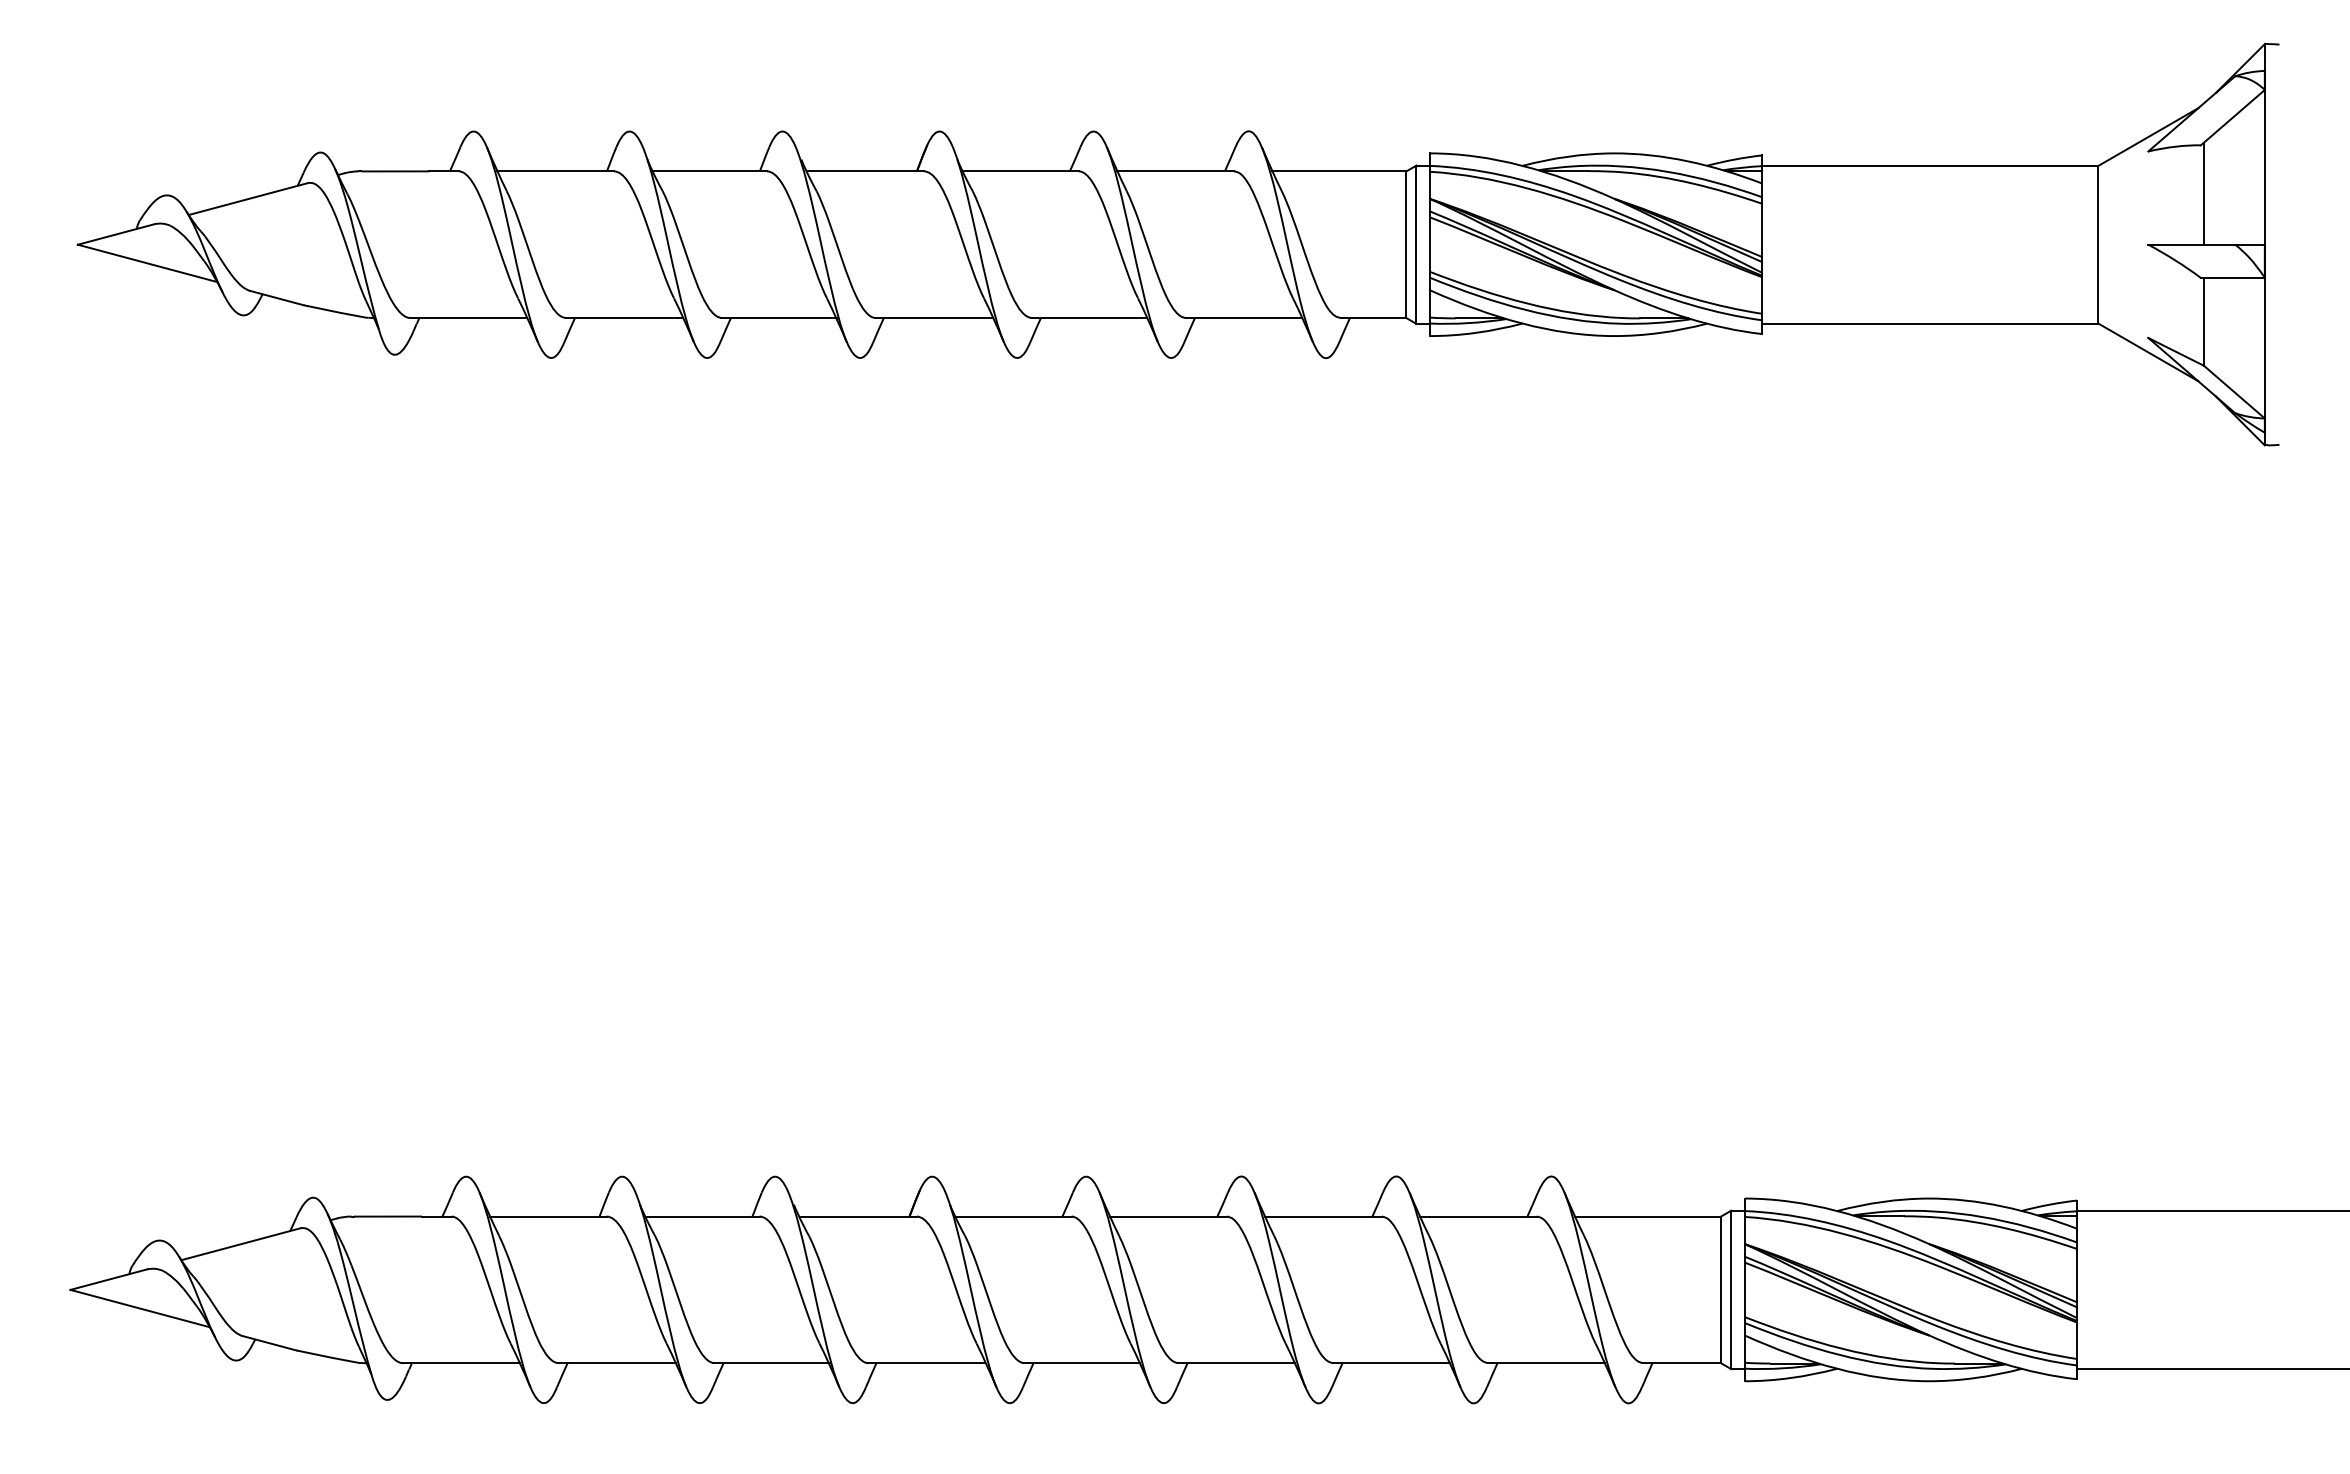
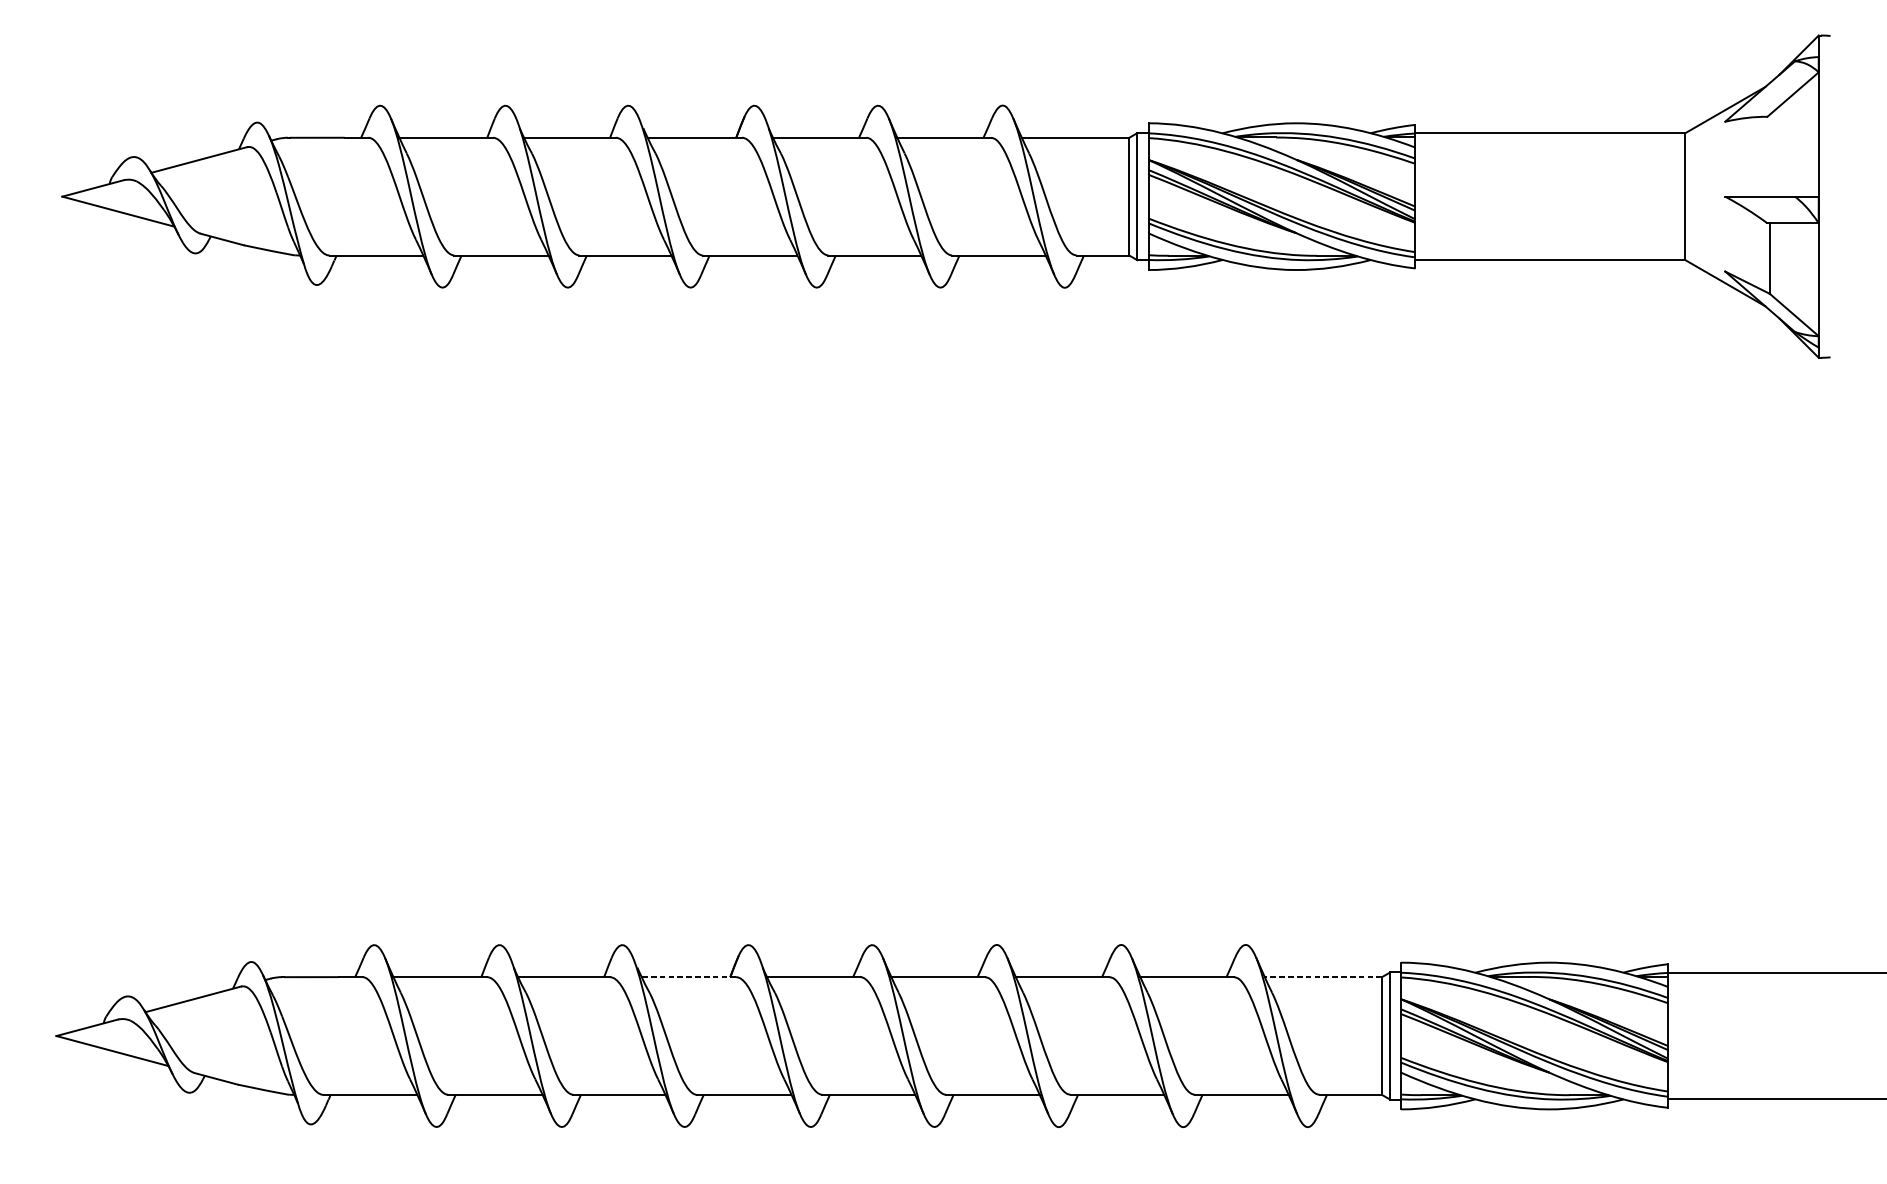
line: (2203, 193) -> (1769, 155), removed
line: (857, 1216) -> (688, 977), solid -> dashed
line: (1647, 1216) -> (1322, 977), solid -> dashed

